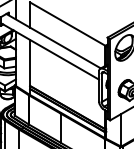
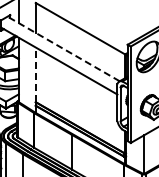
line: (53, 40) -> (63, 48), solid -> dashed
line: (29, 62) -> (35, 74), solid -> dashed

